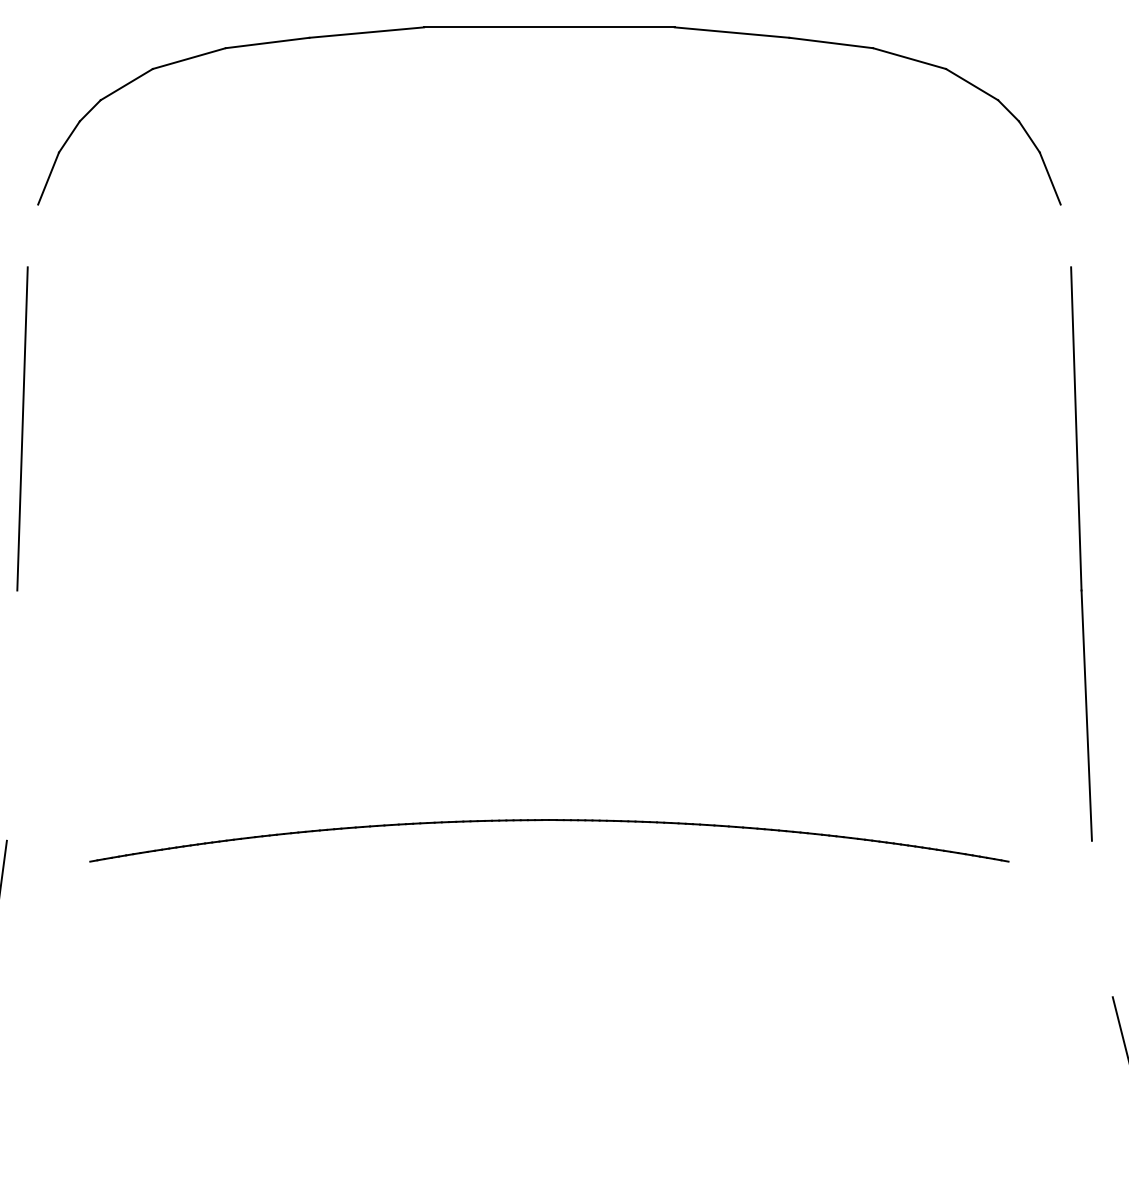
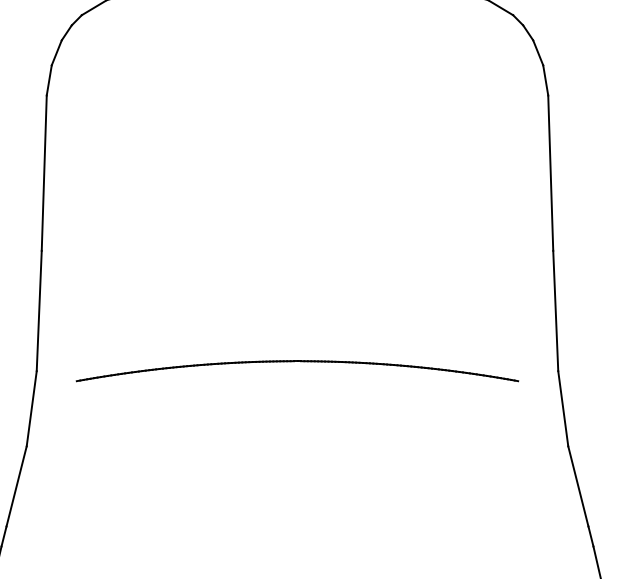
line: (31, 236) -> (48, 80), added
line: (1065, 236) -> (545, 80), added
line: (10, 714) -> (38, 310), added
line: (1102, 918) -> (563, 408), added

